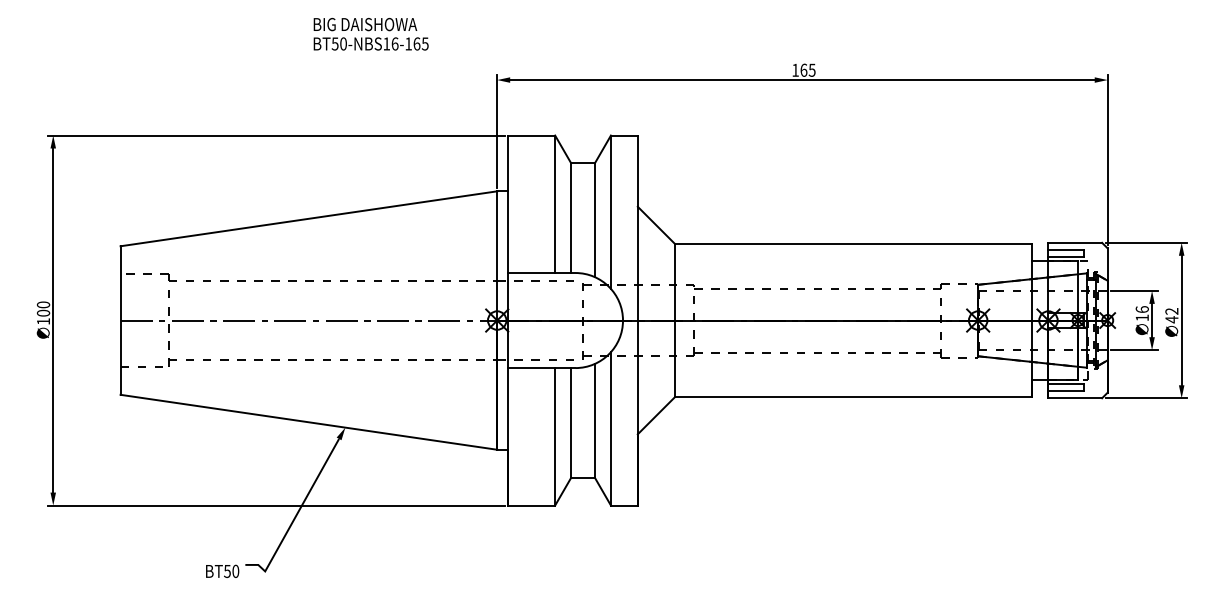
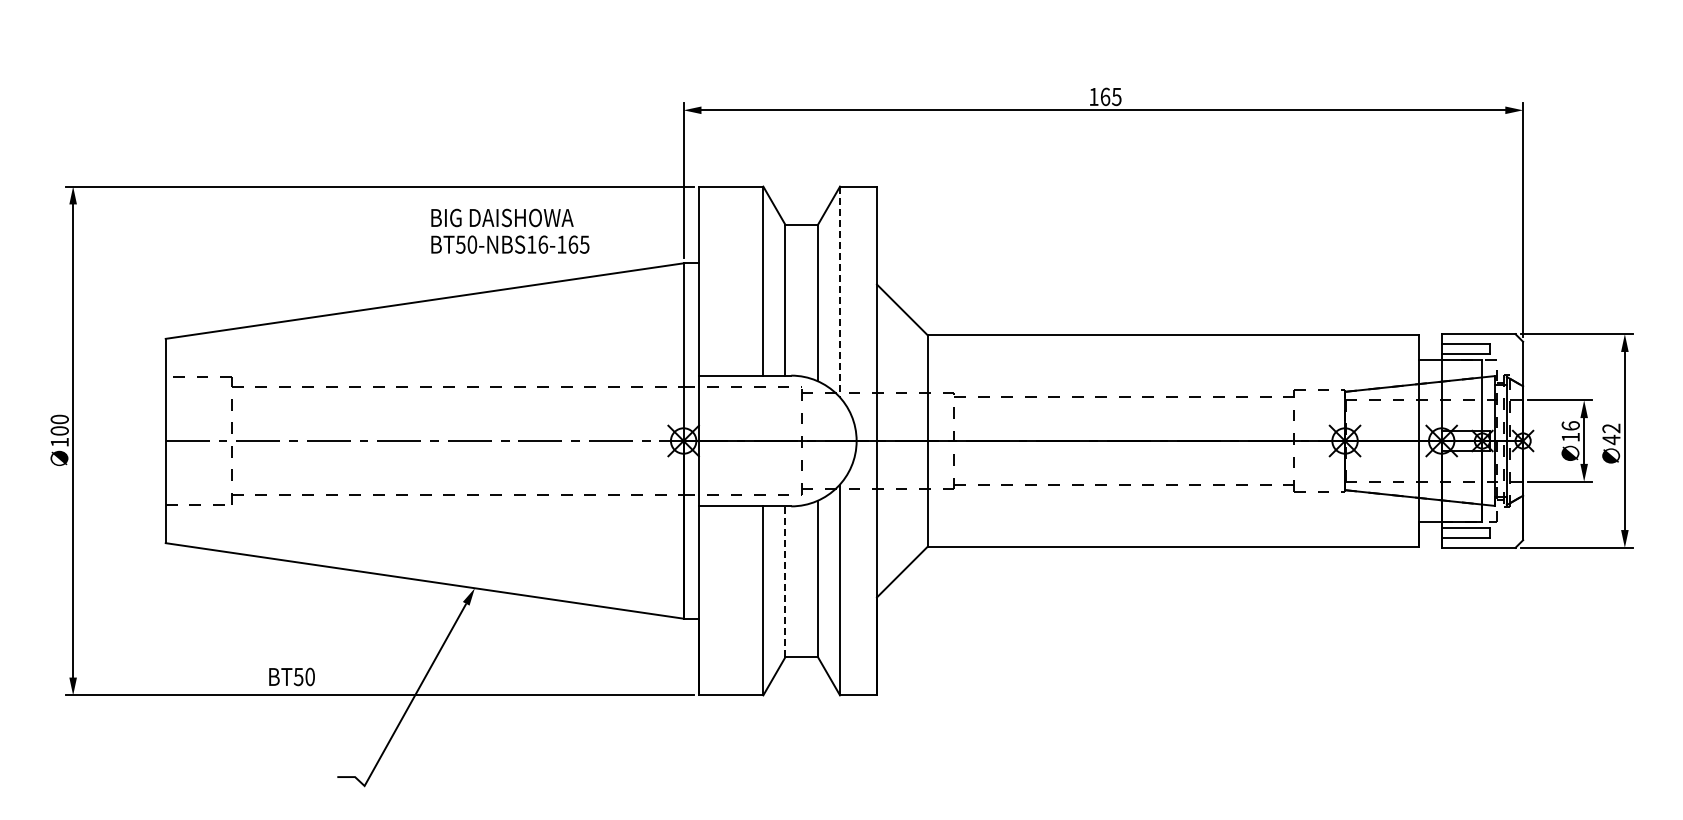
text: (371, 33) -> (510, 230), moved
line: (611, 212) -> (840, 292), solid -> dashed
line: (571, 422) -> (785, 581), solid -> dashed
text: (222, 571) -> (291, 676), moved

